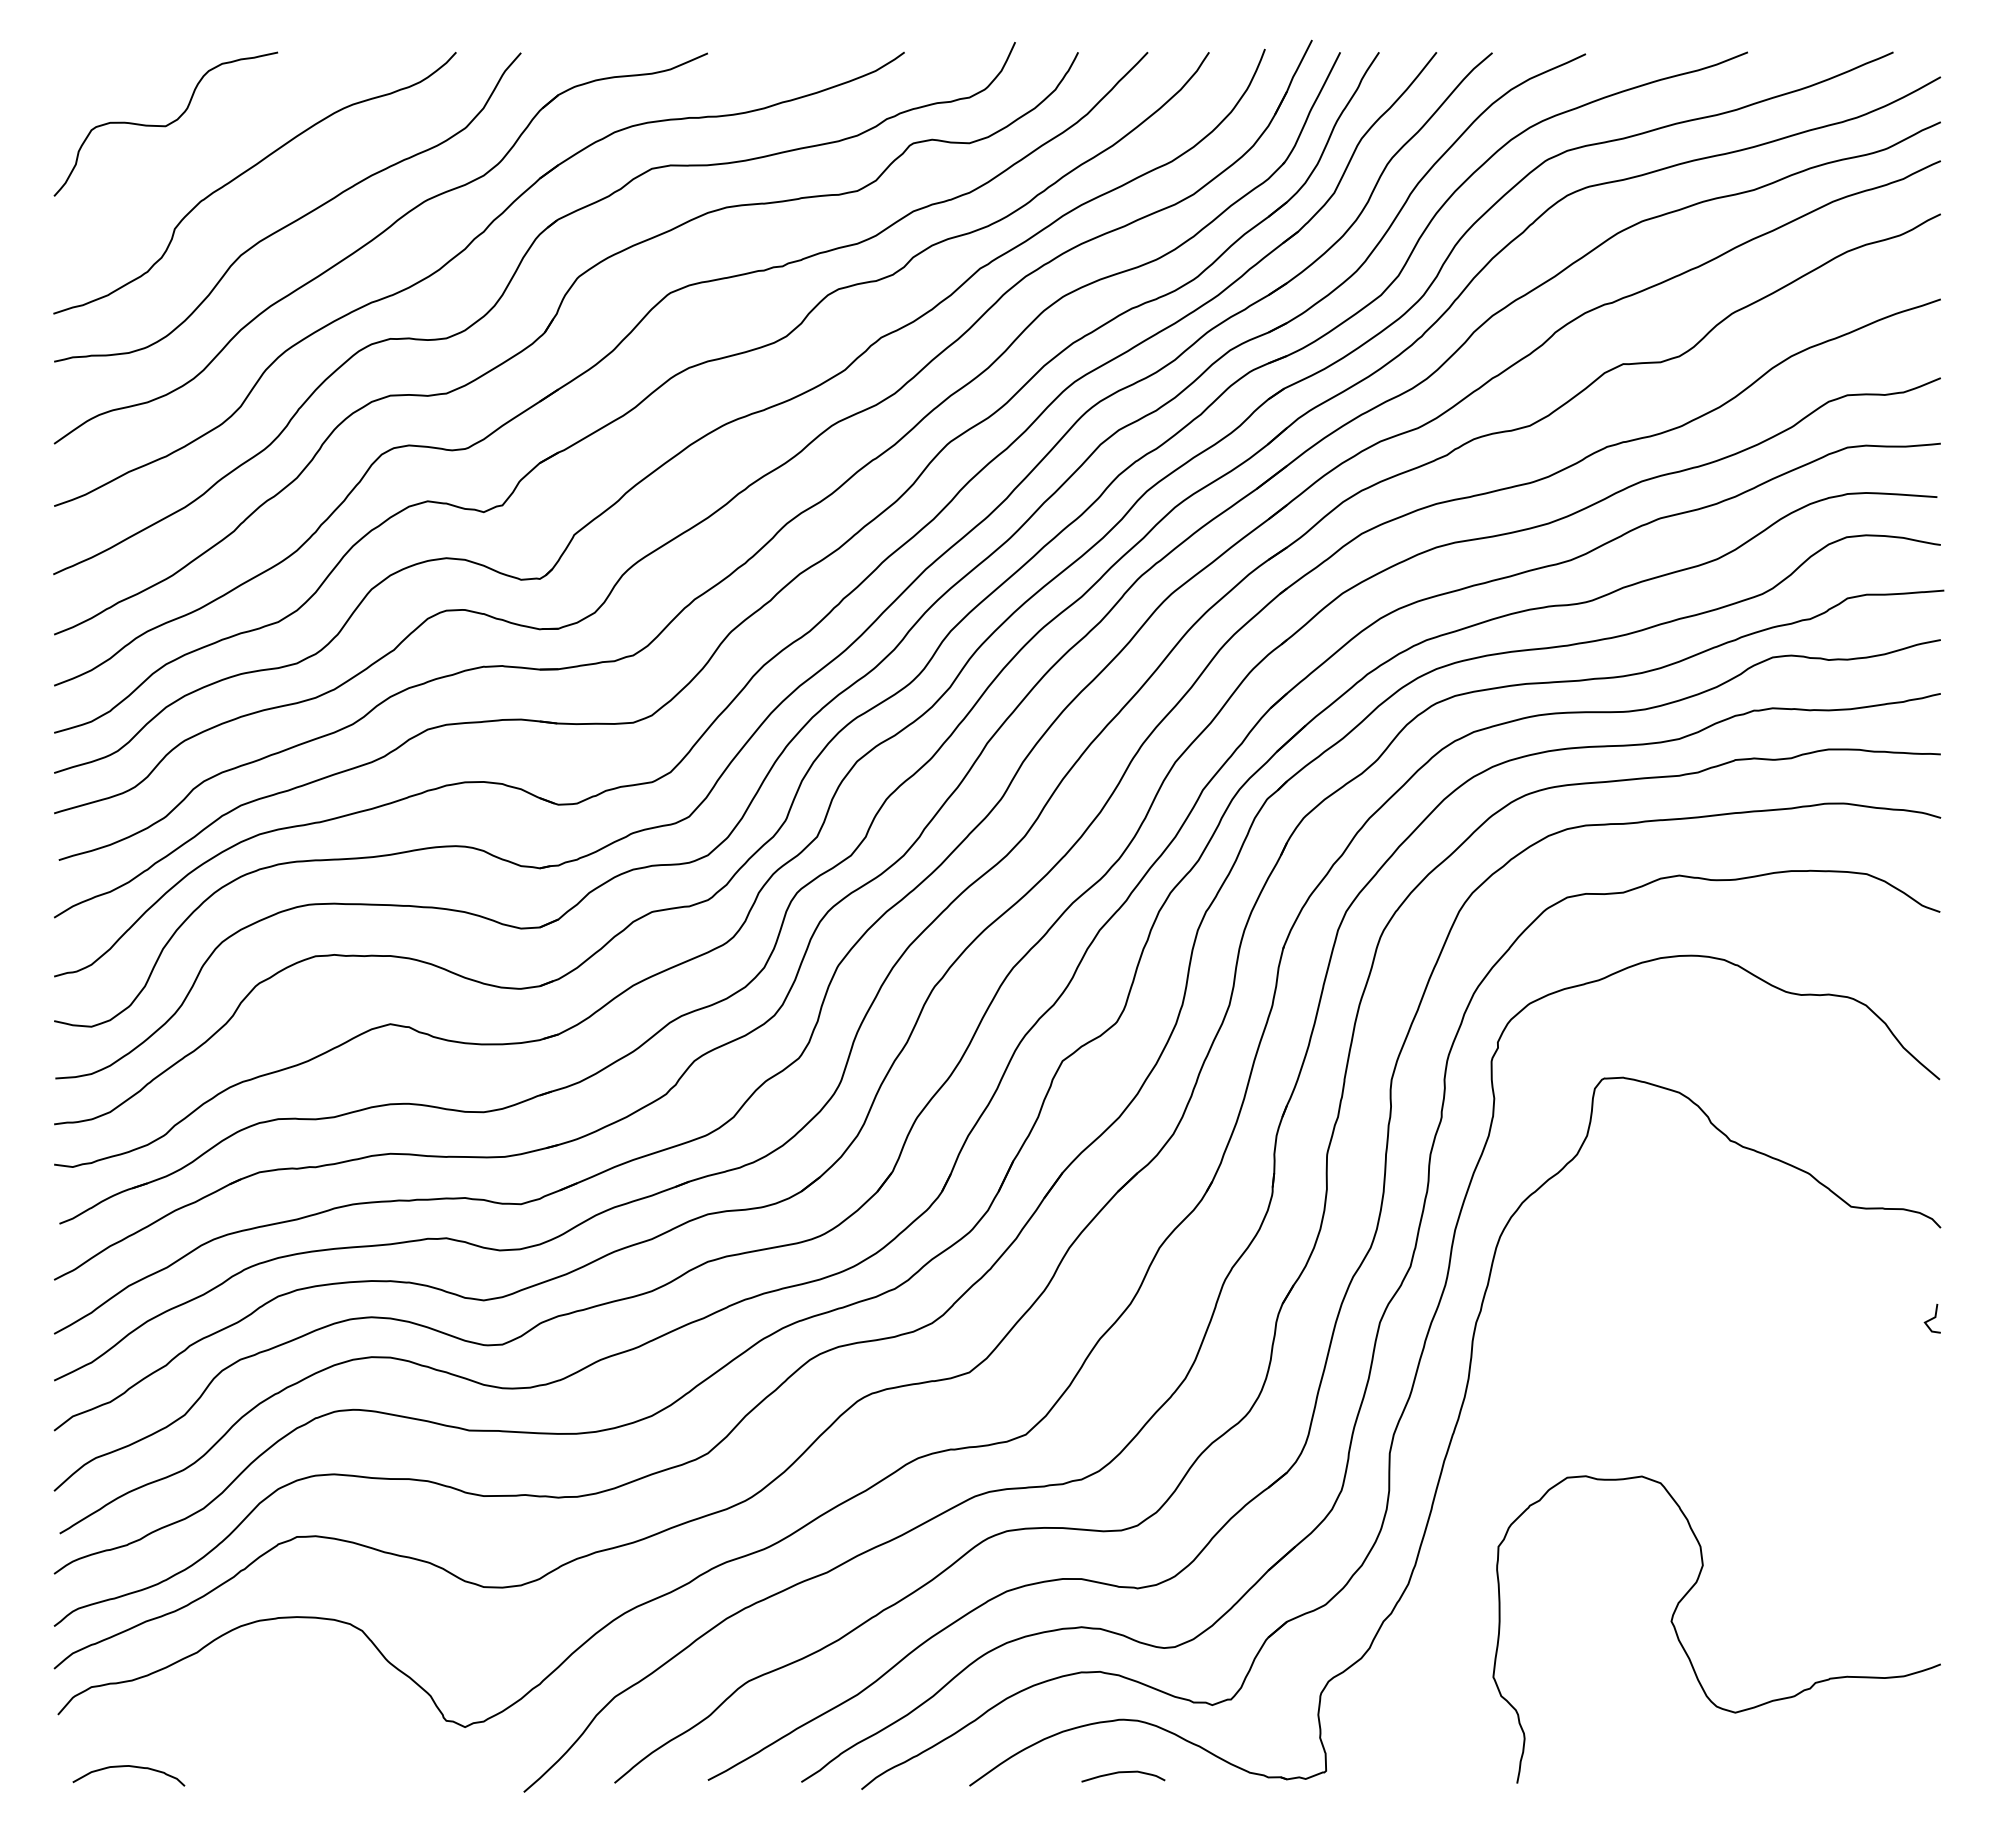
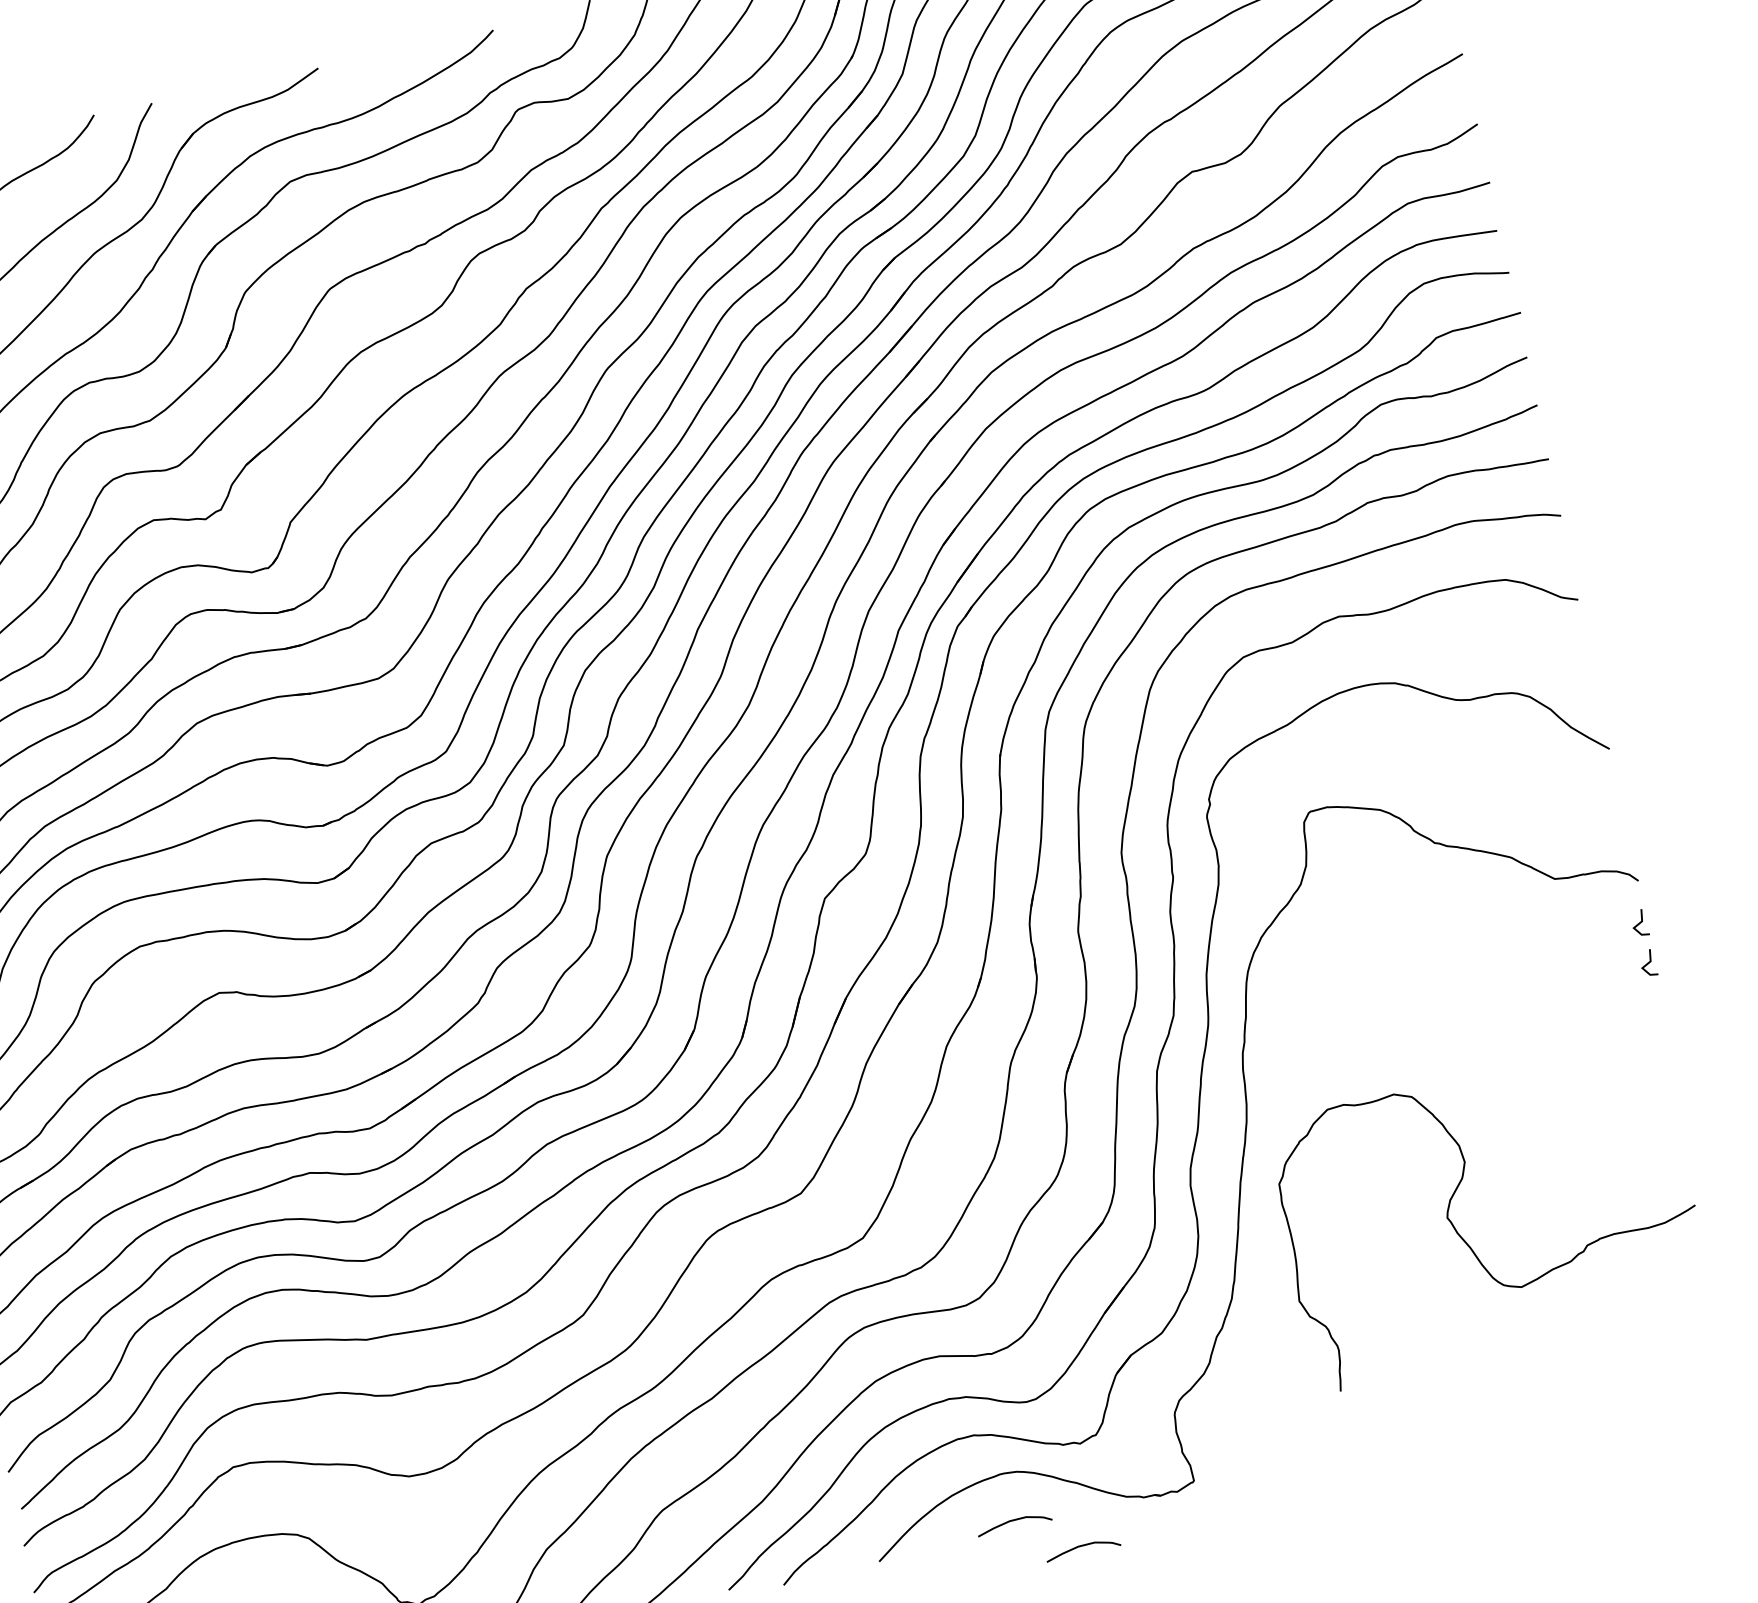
line: (1931, 1273) -> (1638, 923), added
curve: (1684, 1647) -> (1463, 1238), moved
curve: (1190, 1816) -> (1081, 1547), added

